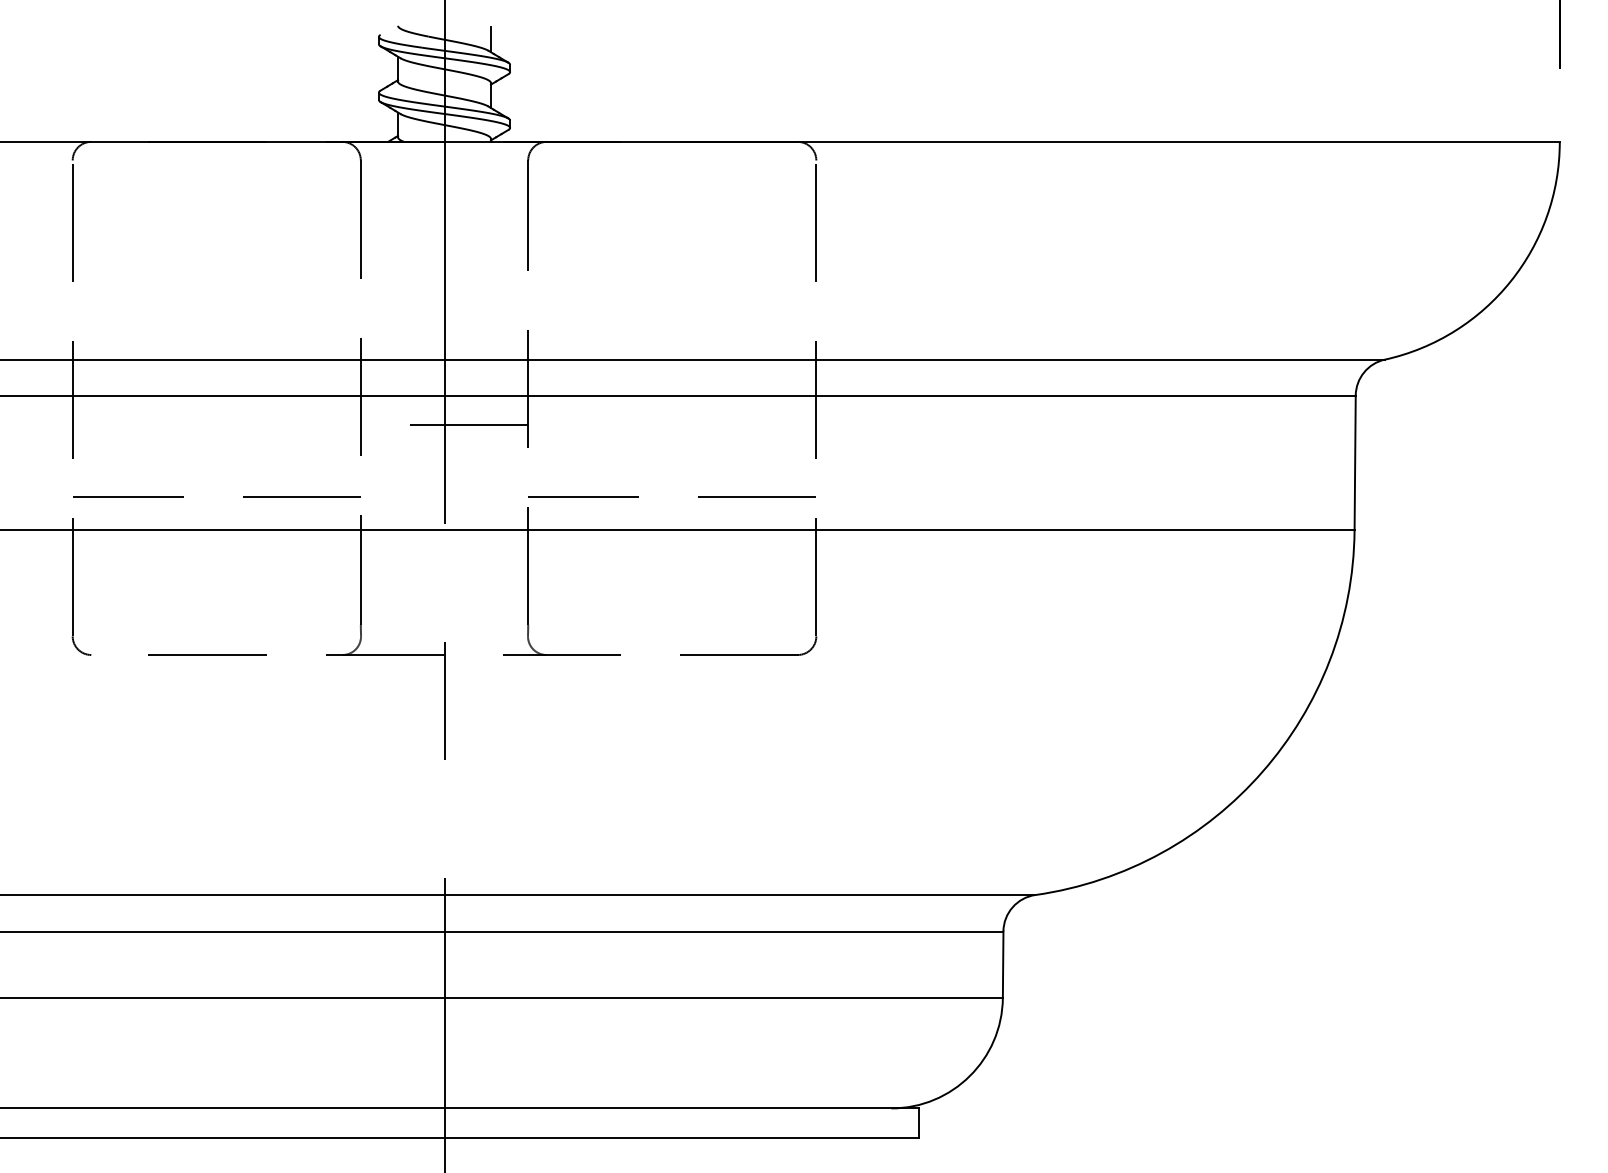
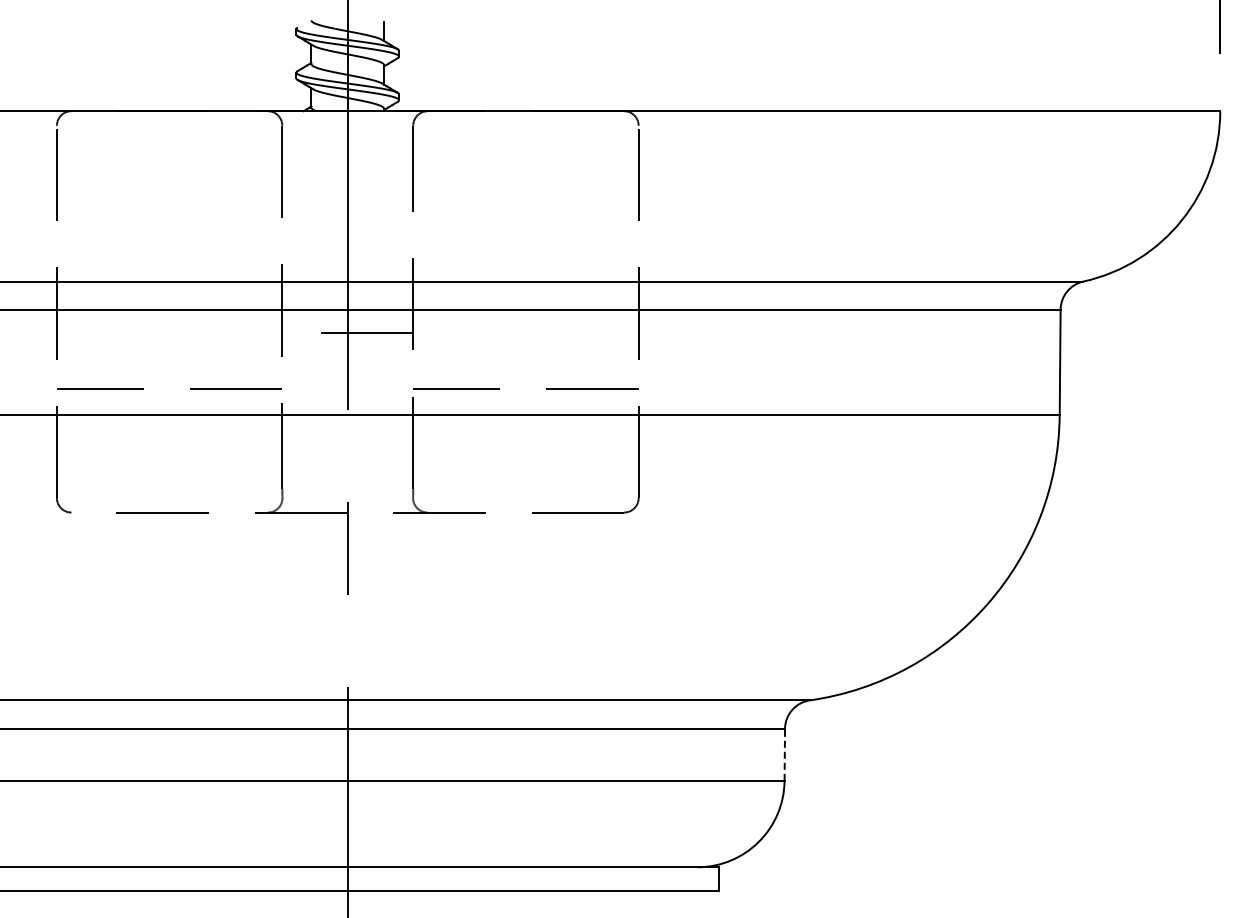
line: (1002, 964) -> (784, 754), solid -> dashed

